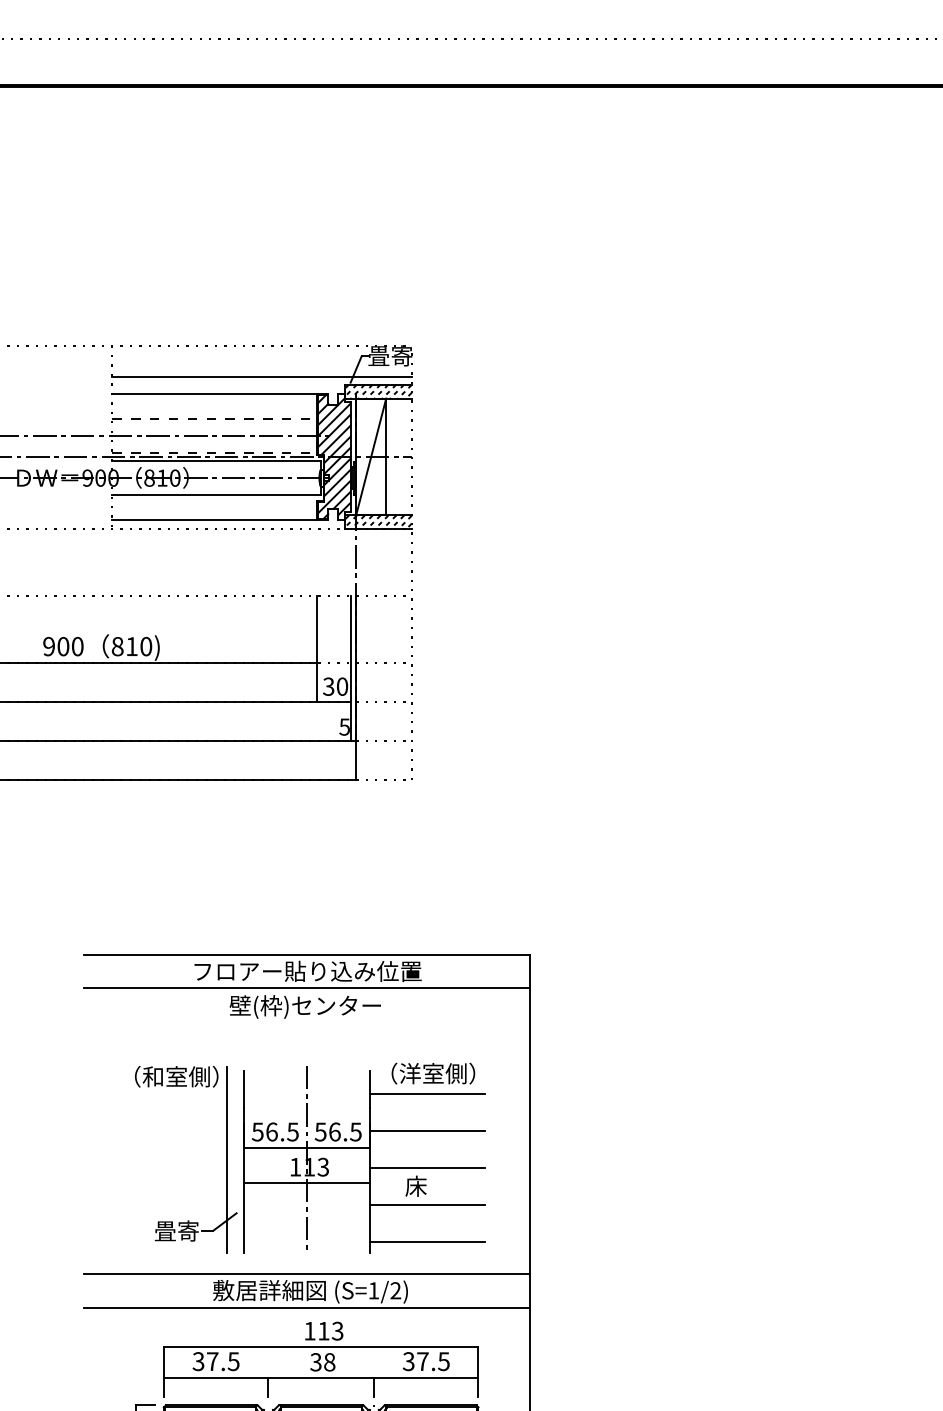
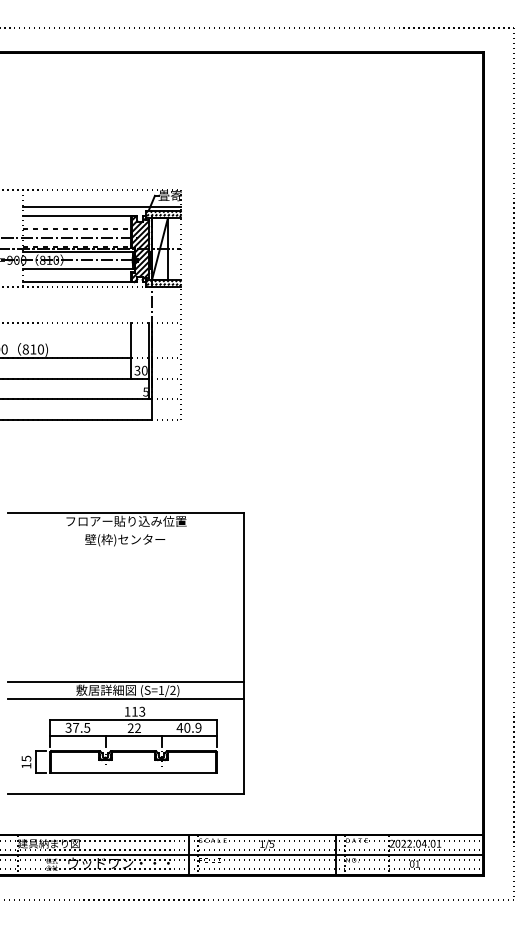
line: (306, 988) -> (125, 530), removed
part: (309, 1158) -> (127, 620), removed
text: (425, 1360) -> (188, 727), 37.5 -> 40.9
text: (321, 1362) -> (133, 728), 38 -> 22

